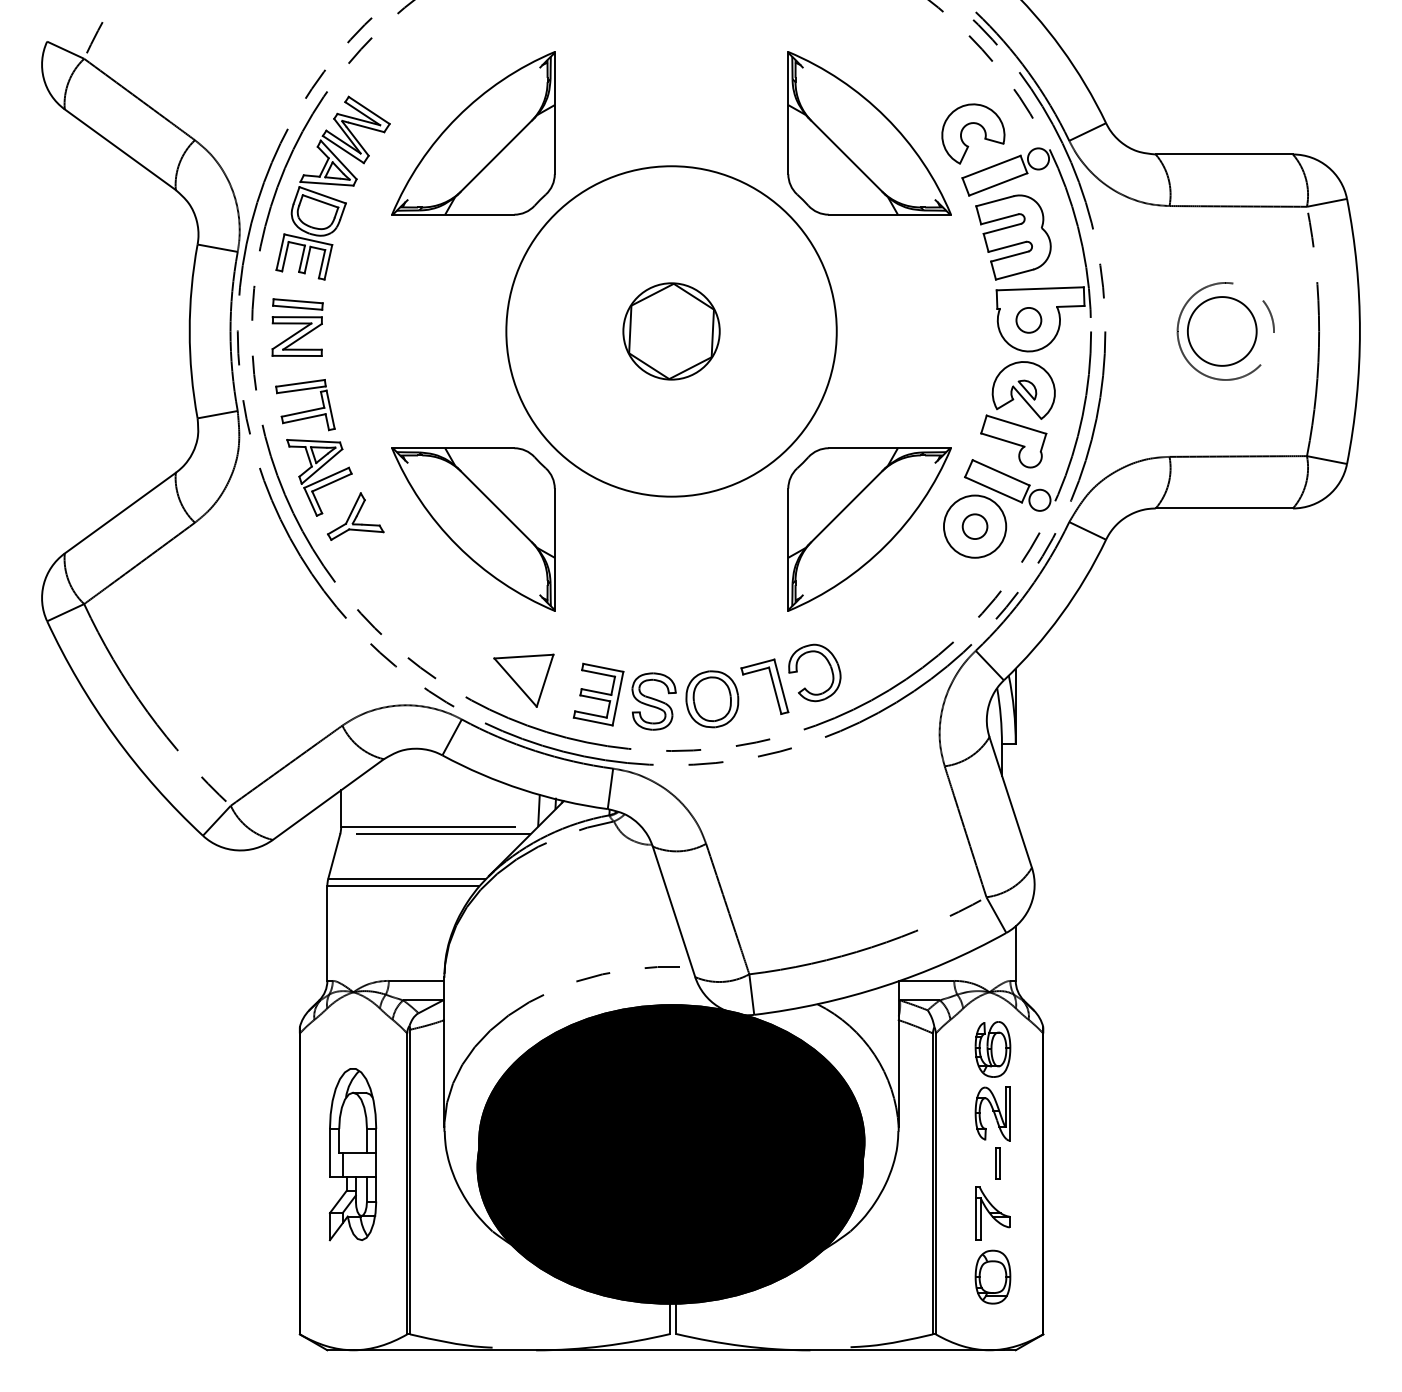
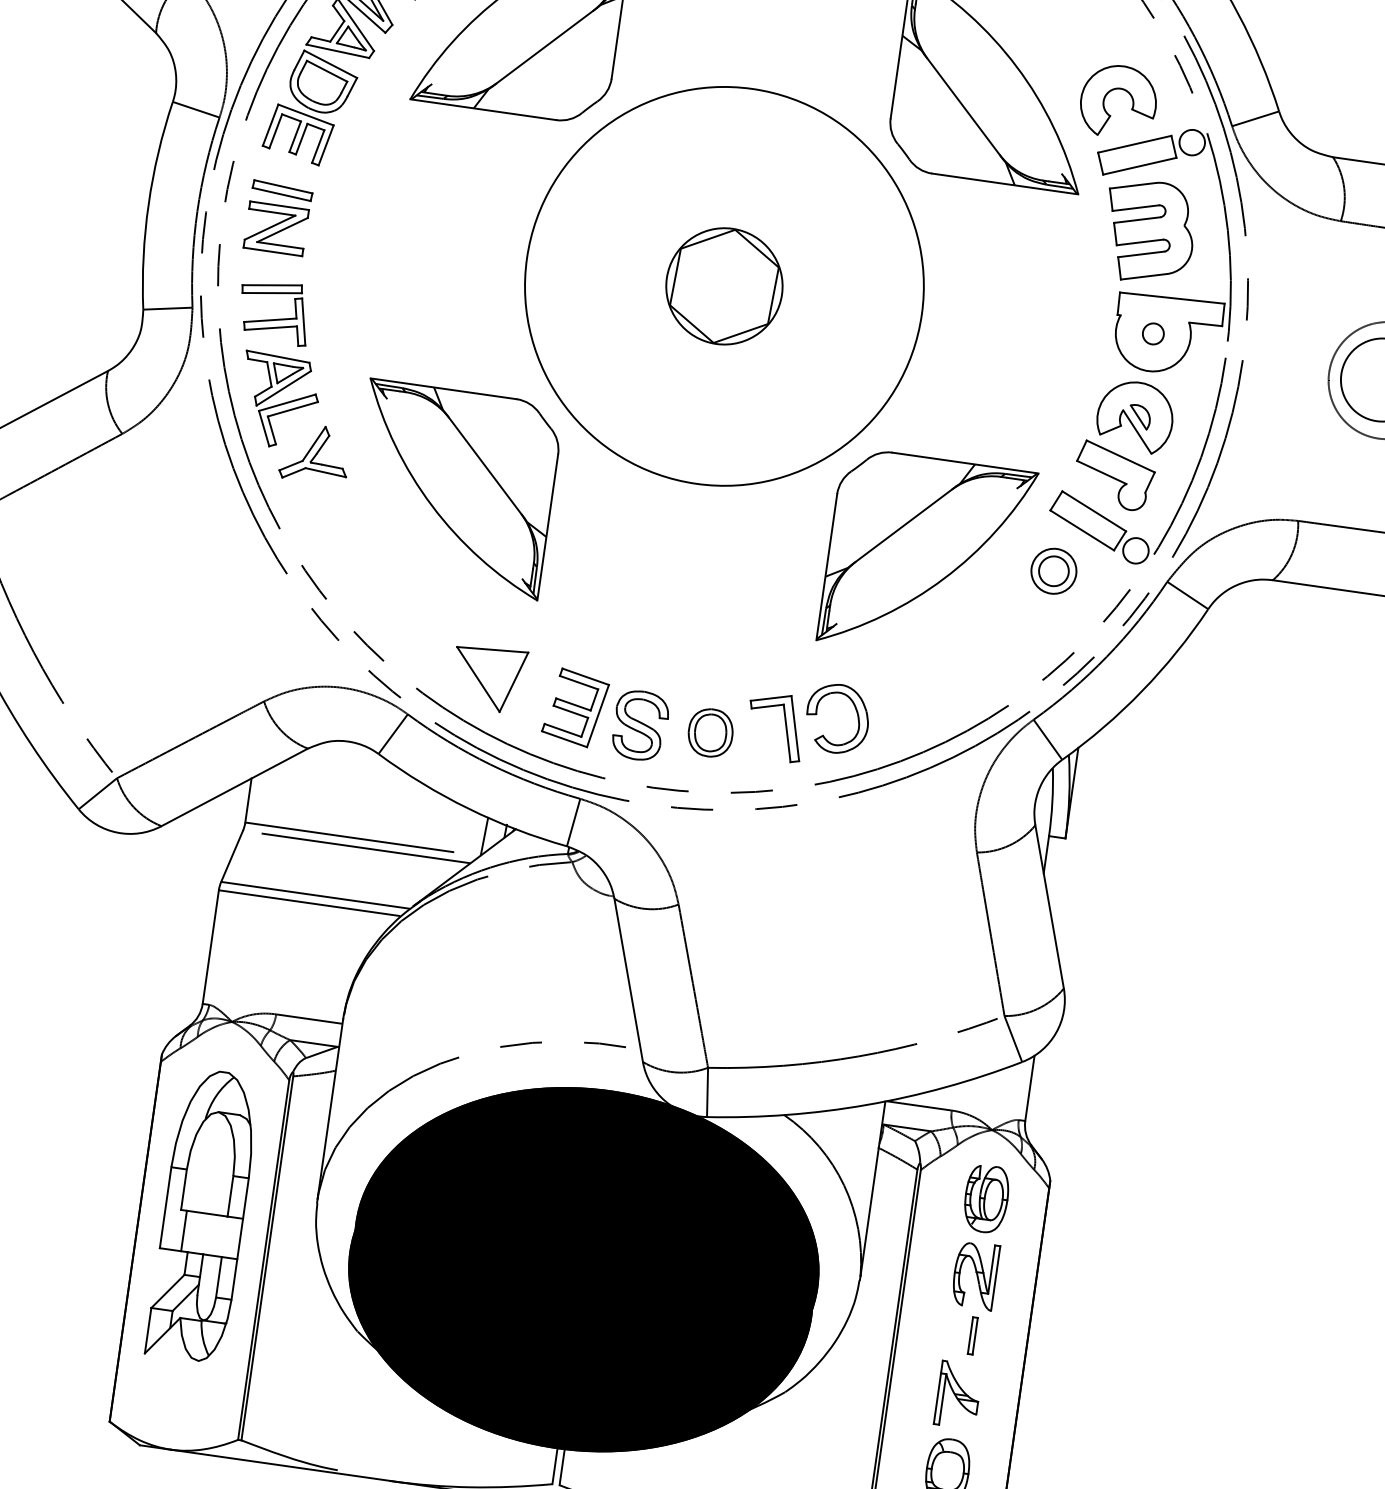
circle: (1028, 320) -> (1152, 333), size x0.7
circle: (974, 526) -> (1053, 570), size x0.6
part: (712, 699) -> (710, 733), size x0.7
part: (352, 1154) -> (203, 1215), size x1.4

